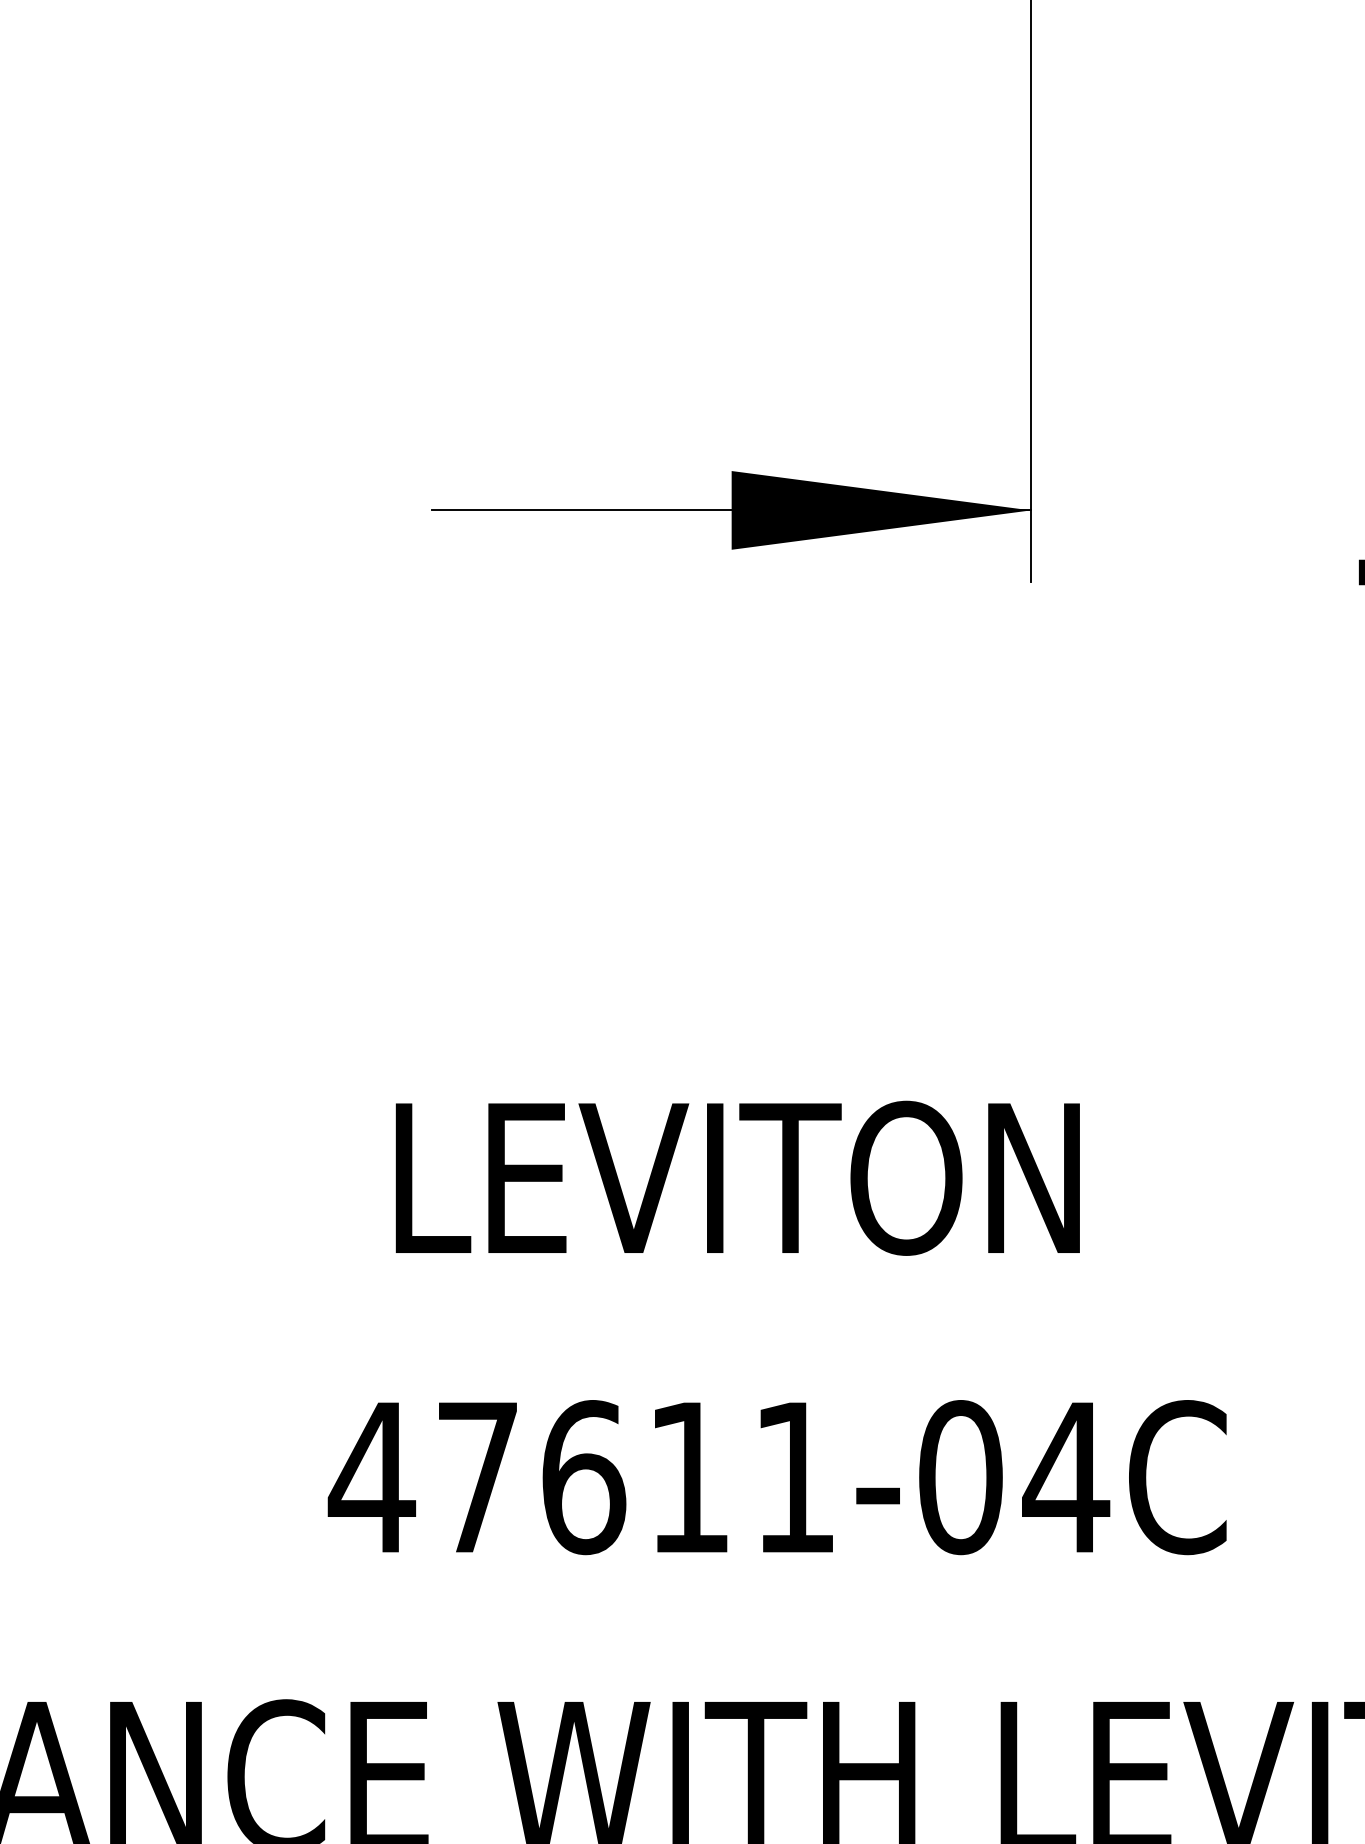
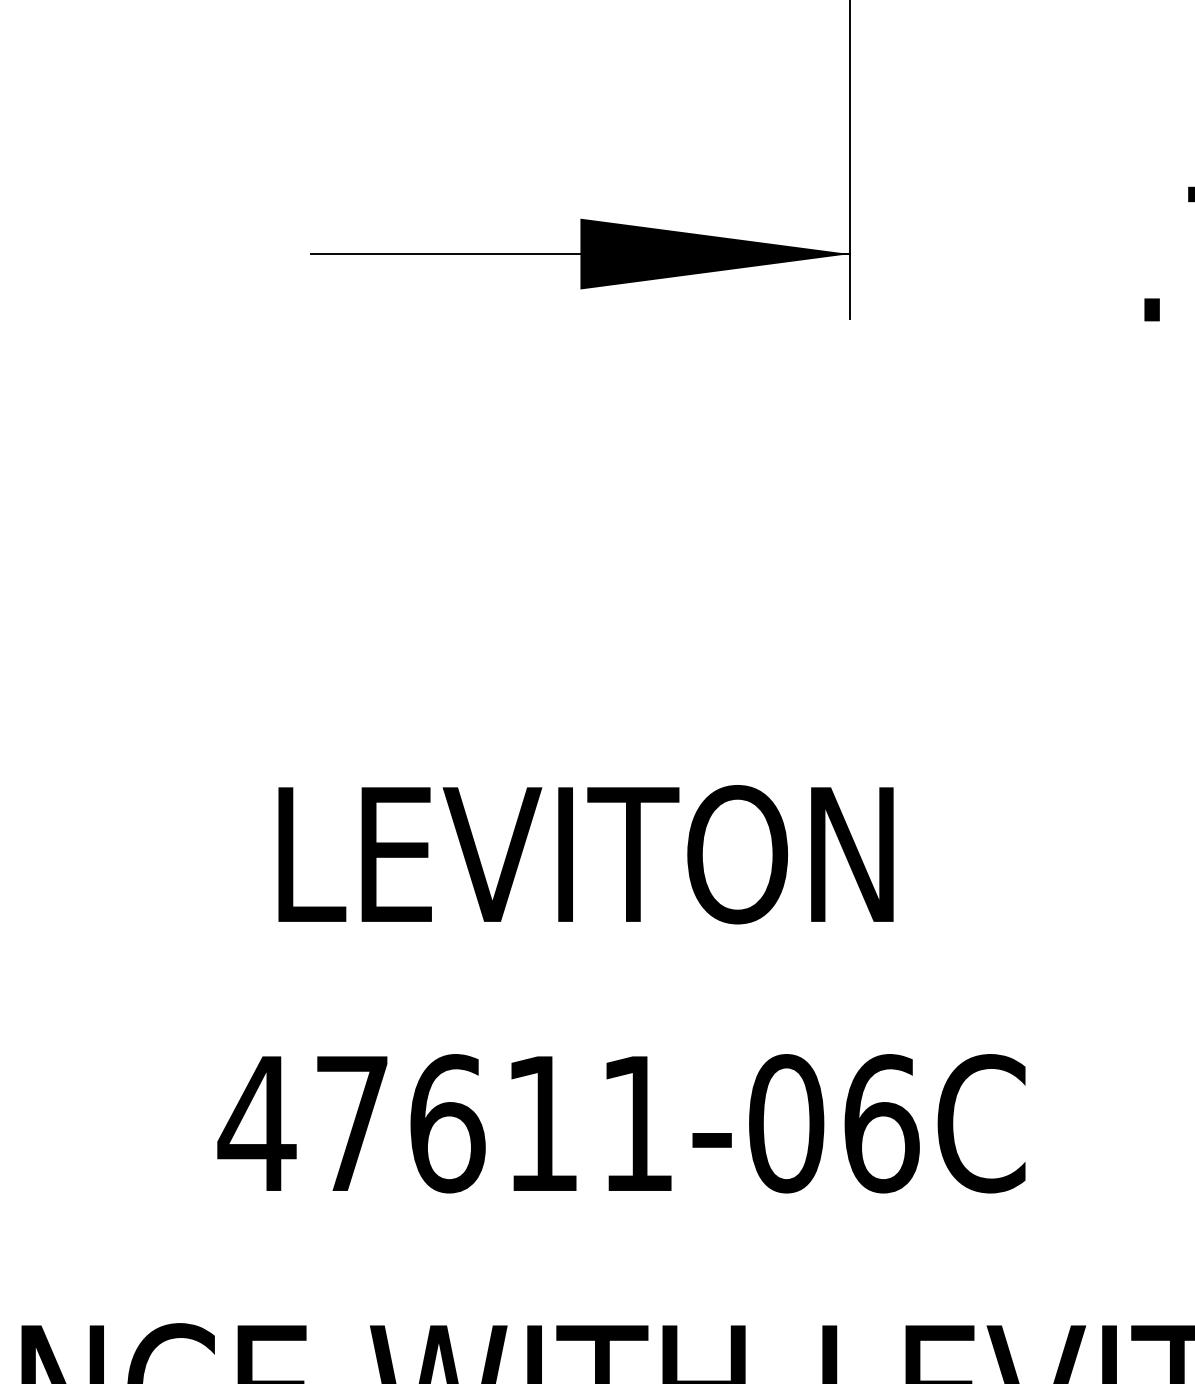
text: (1066, 1477) -> (881, 1123), 47611-04C -> 47611-06C

